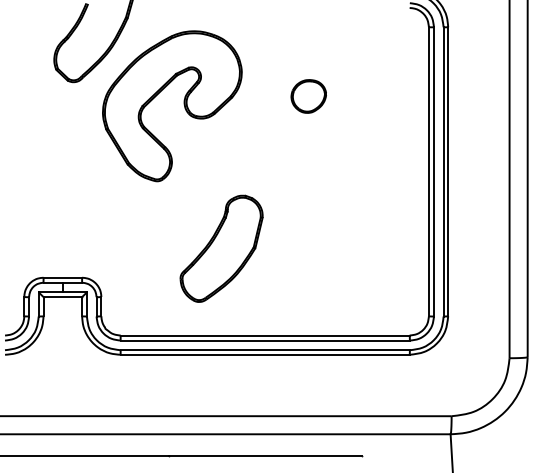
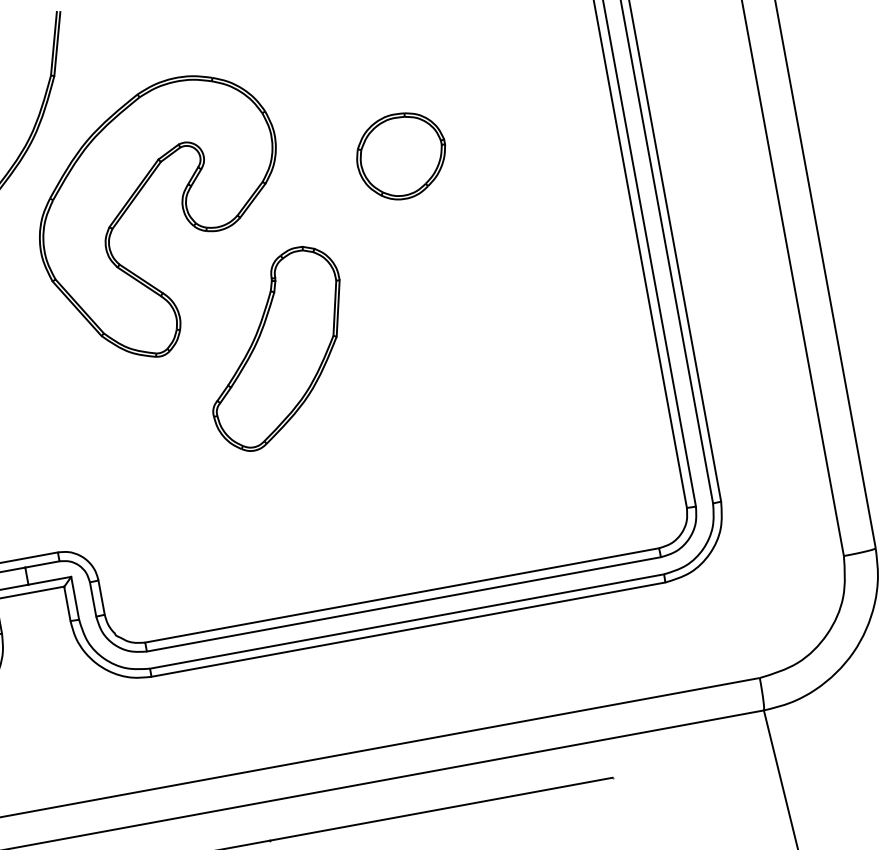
part: (308, 96) -> (401, 156), size x1.43
part: (221, 248) -> (276, 348), moved

